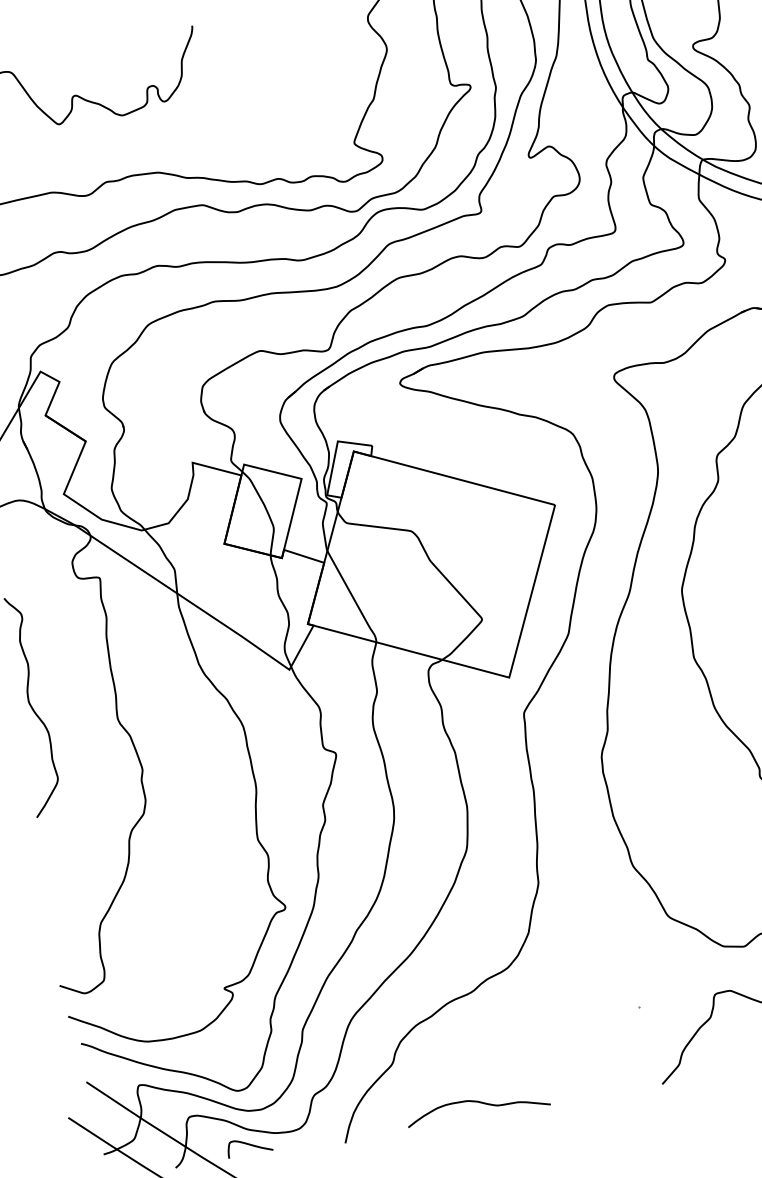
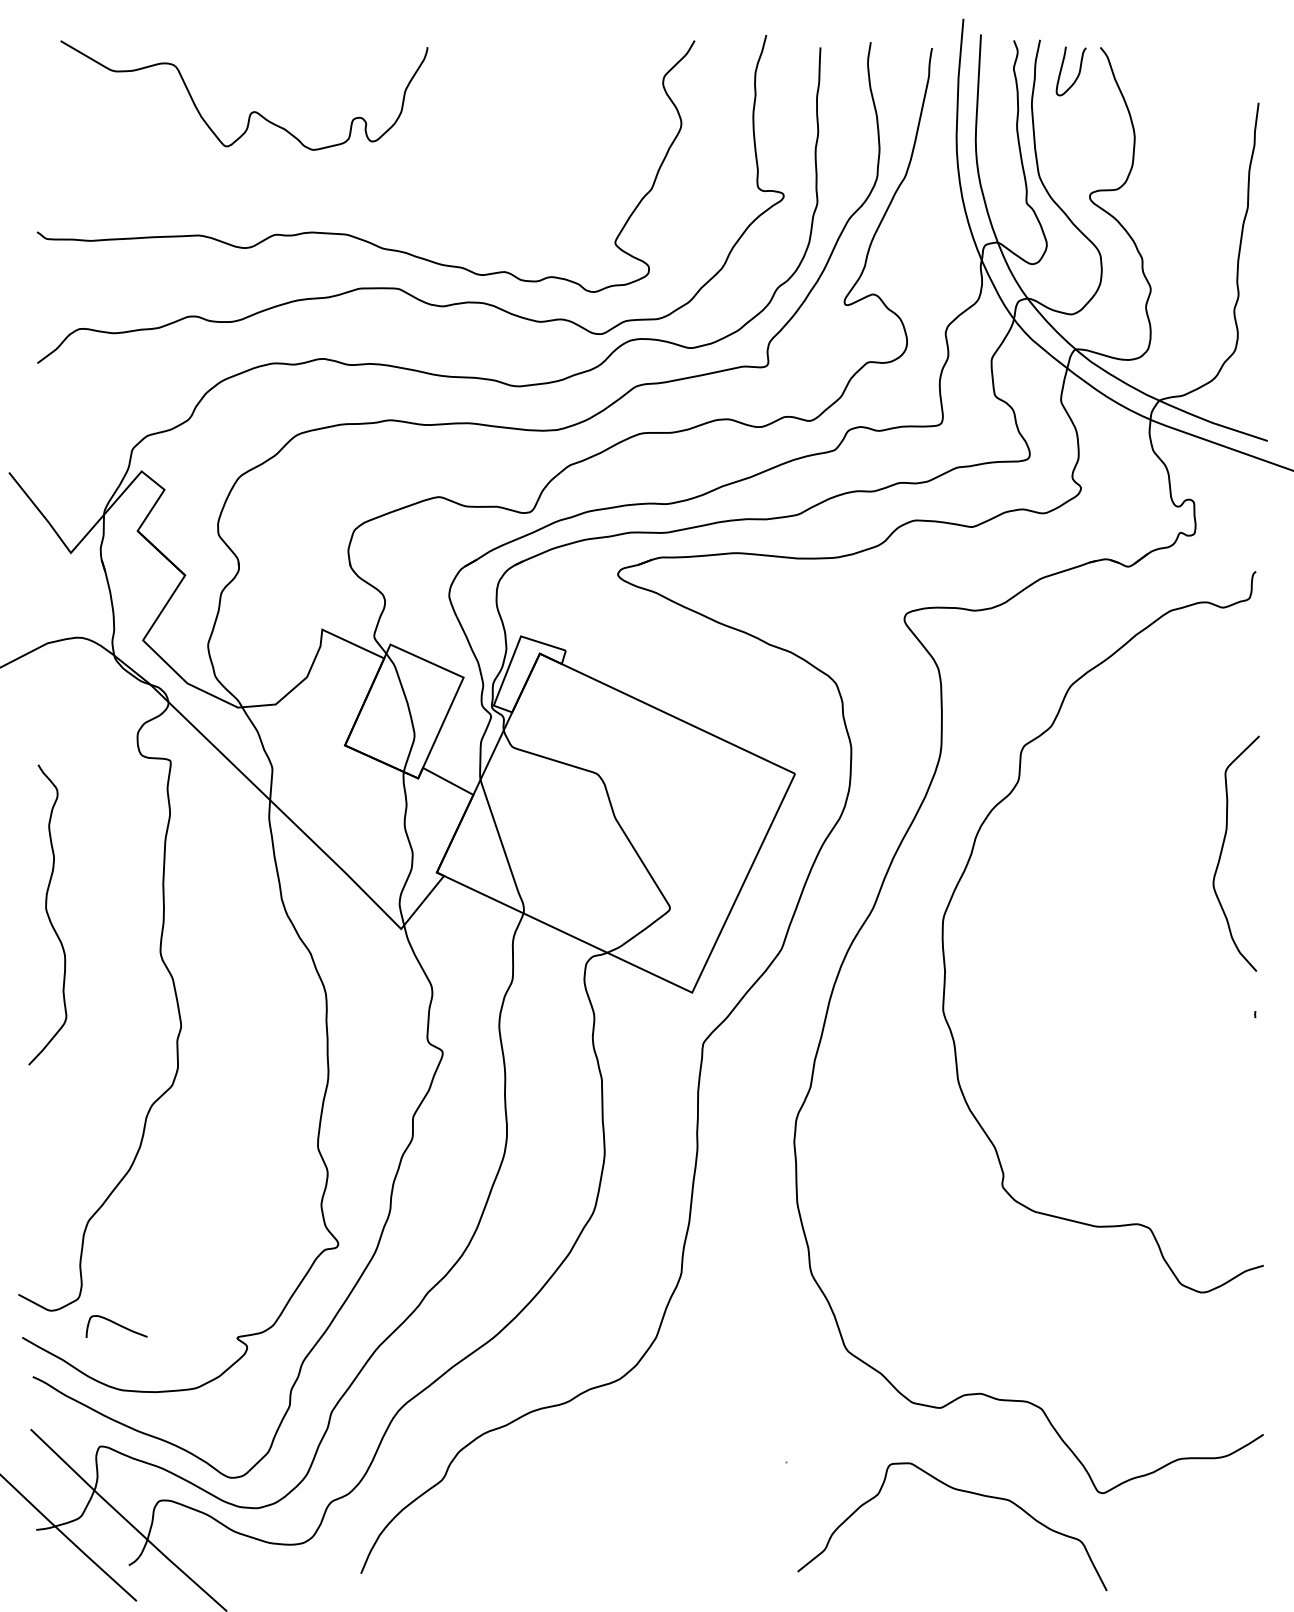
curve: (479, 1103) -> (549, 1552), removed
curve: (250, 1145) -> (117, 1325), moved

